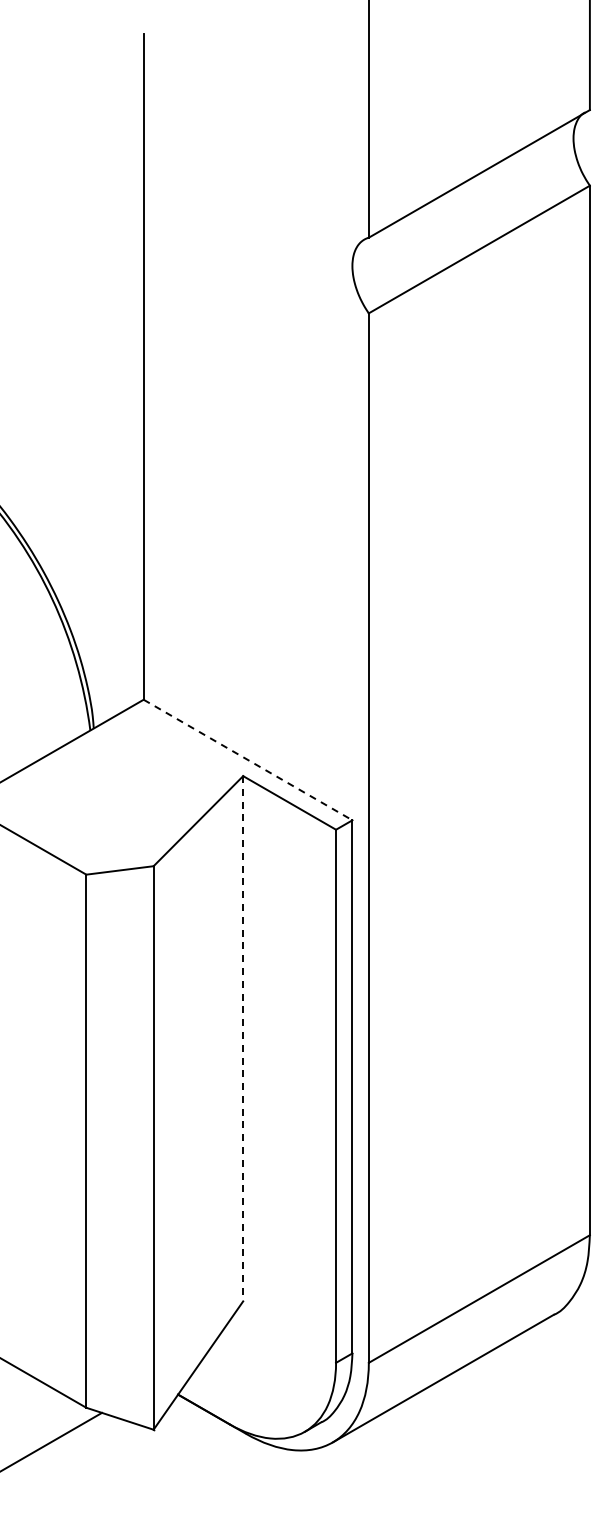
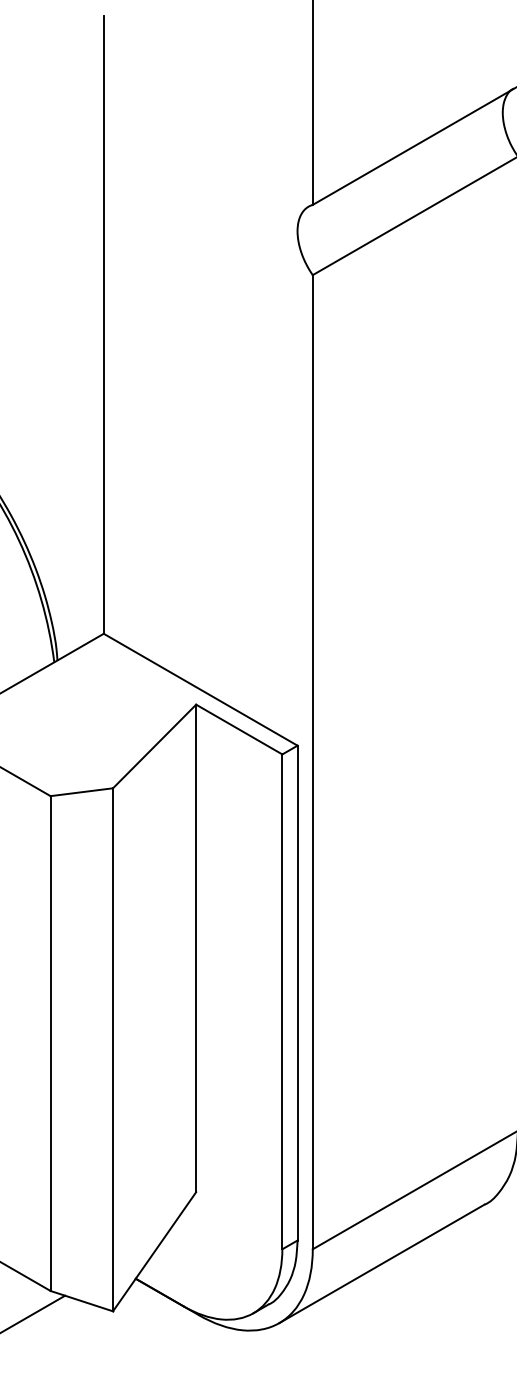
line: (248, 760) -> (201, 690), dashed -> solid
line: (243, 1038) -> (196, 948), dashed -> solid

